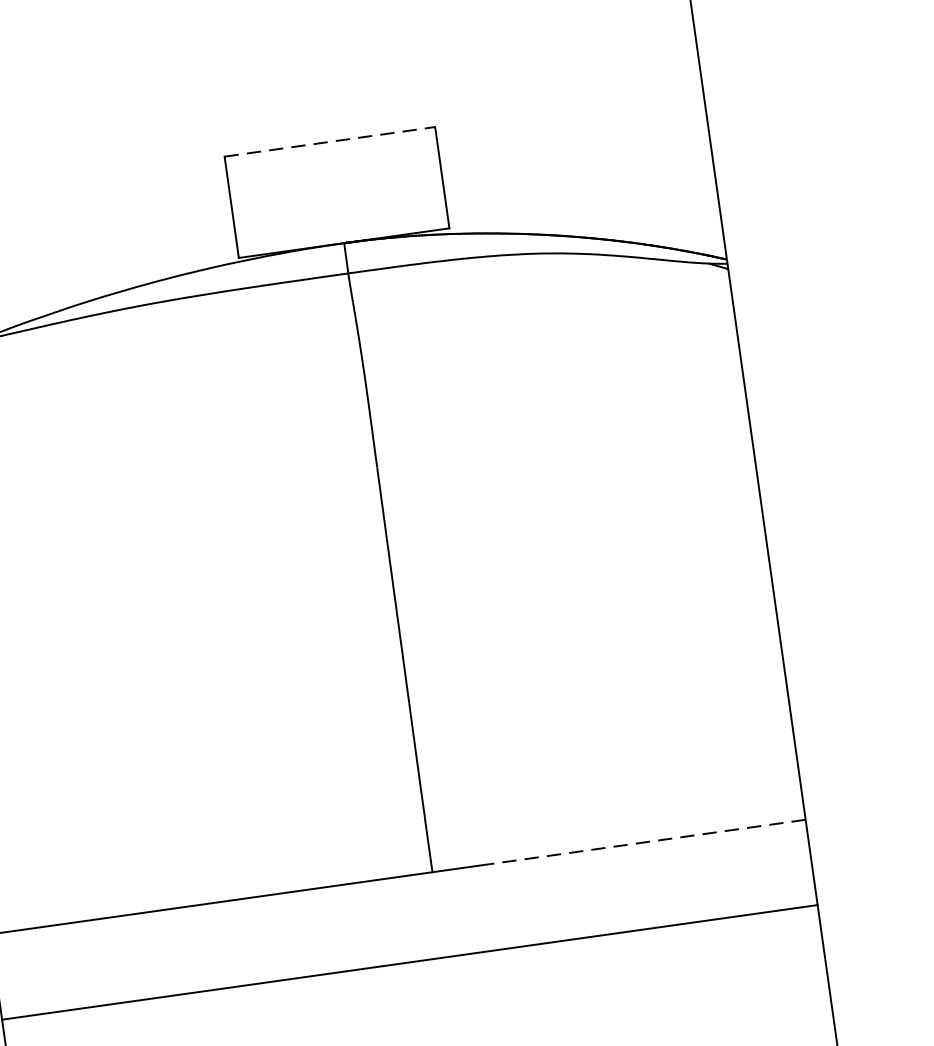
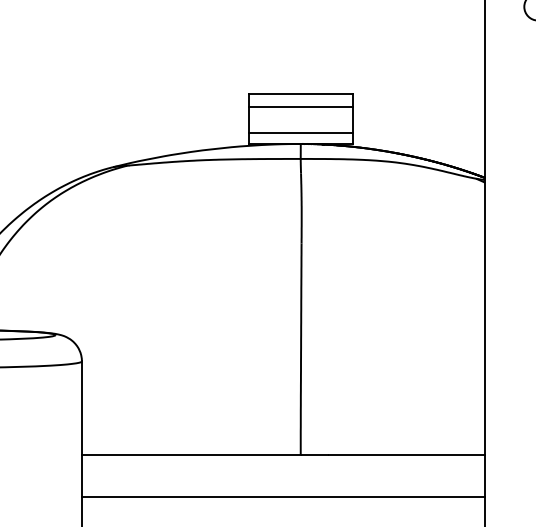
line: (331, 140) -> (301, 93), dashed -> solid
line: (333, 169) -> (300, 107), added
line: (340, 222) -> (300, 133), added
line: (646, 842) -> (406, 455), dashed -> solid

